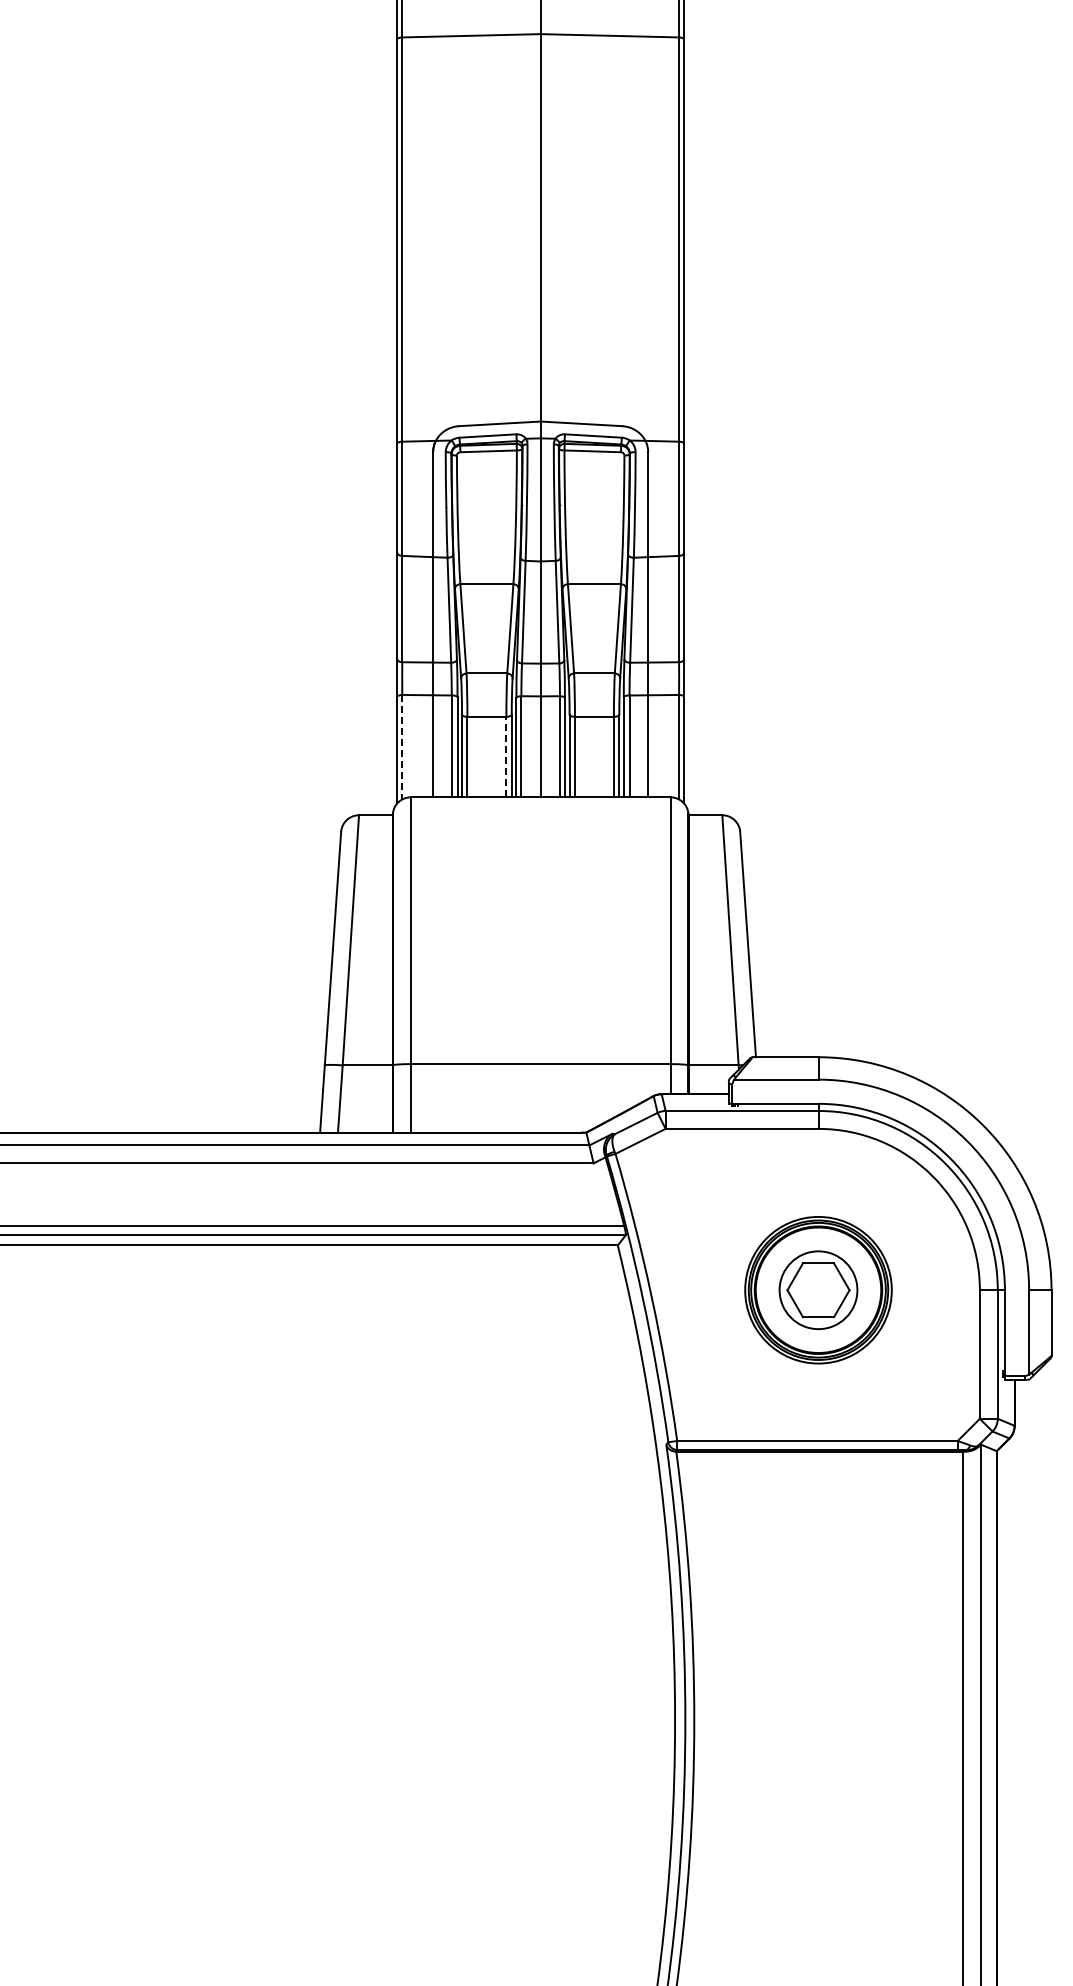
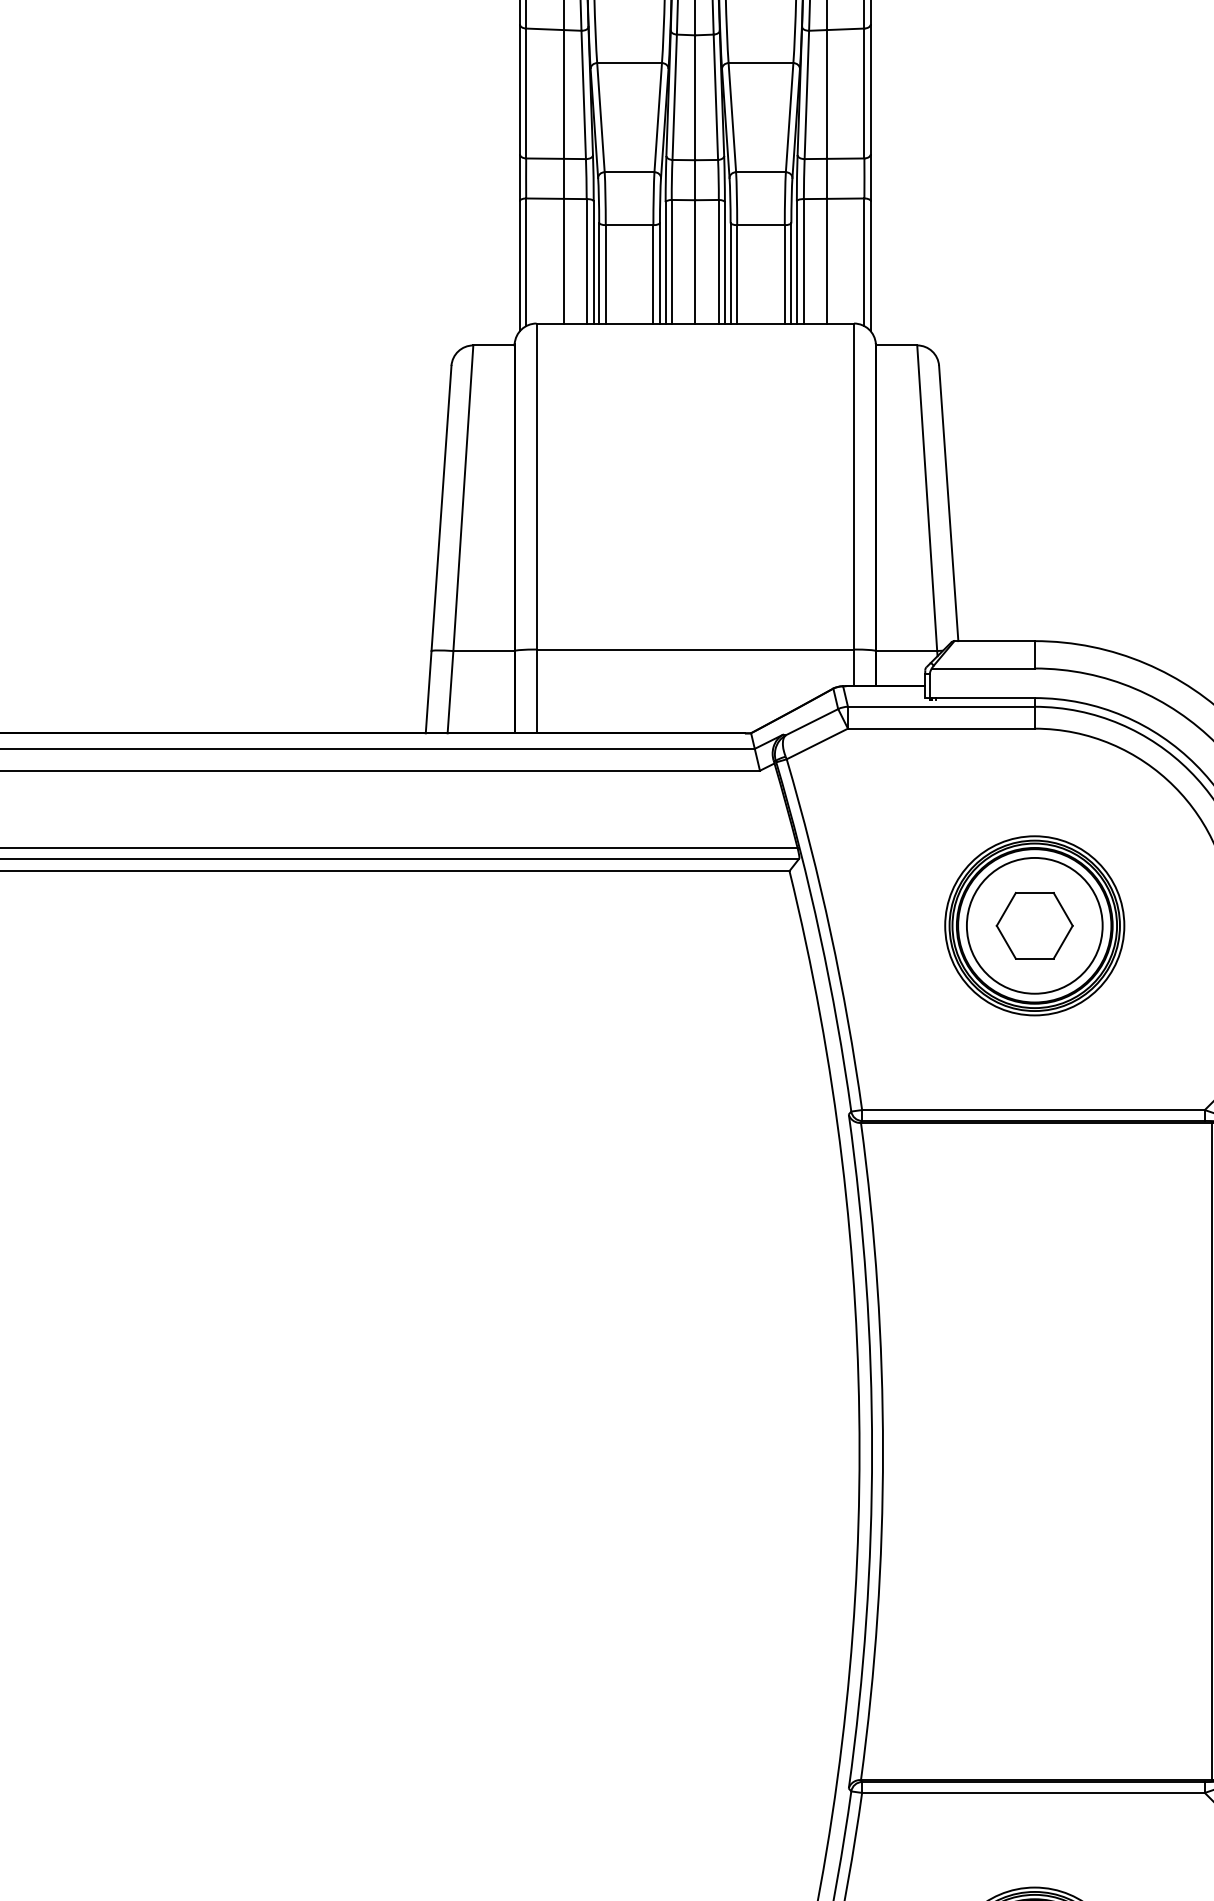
line: (402, 747) -> (526, 262), dashed -> solid
line: (506, 756) -> (653, 273), dashed -> solid
circle: (818, 1289) -> (1034, 924), size x1.43

